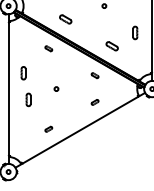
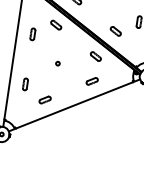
part: (48, 48) -> (56, 24), size x1.67
part: (23, 73) -> (32, 34), moved
part: (94, 75) -> (95, 56), size x1.67
part: (28, 99) -> (25, 84), moved
part: (94, 102) -> (91, 81), size x1.67
part: (48, 129) -> (44, 100), size x1.67

